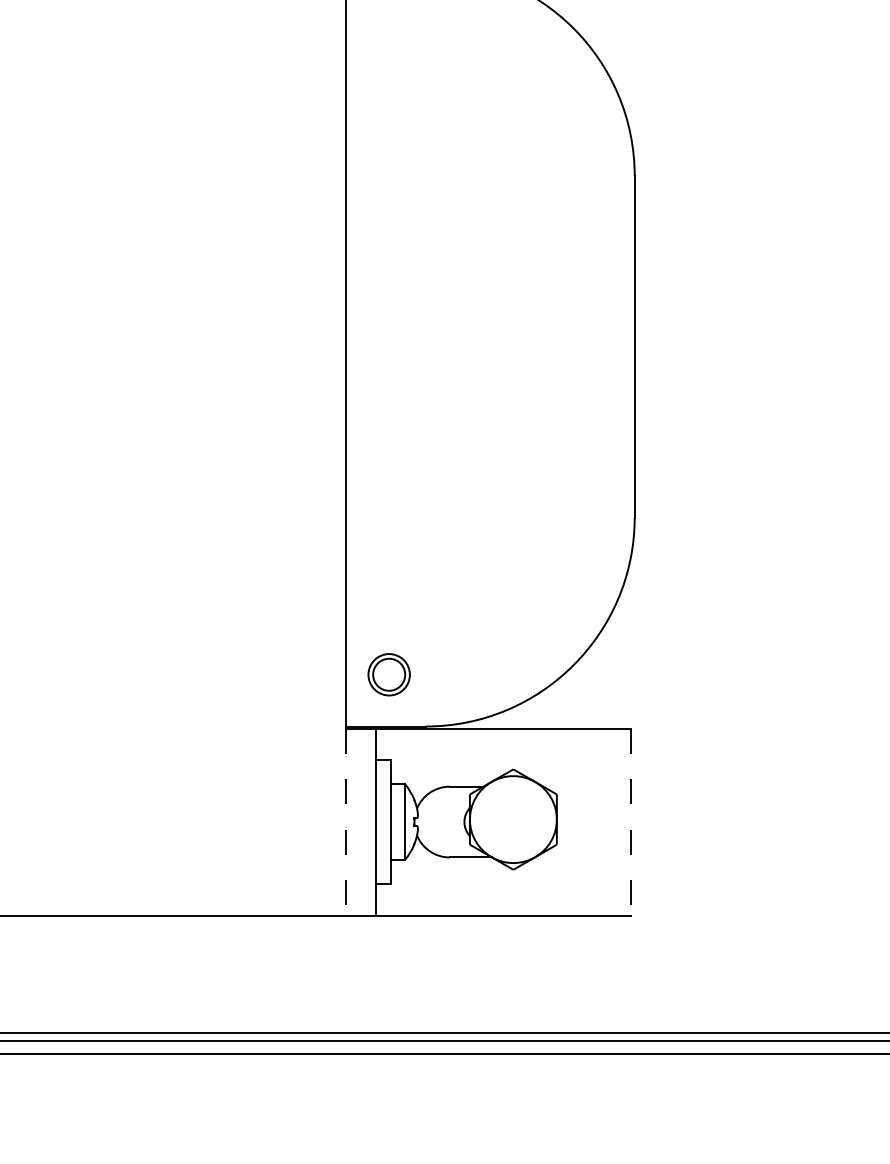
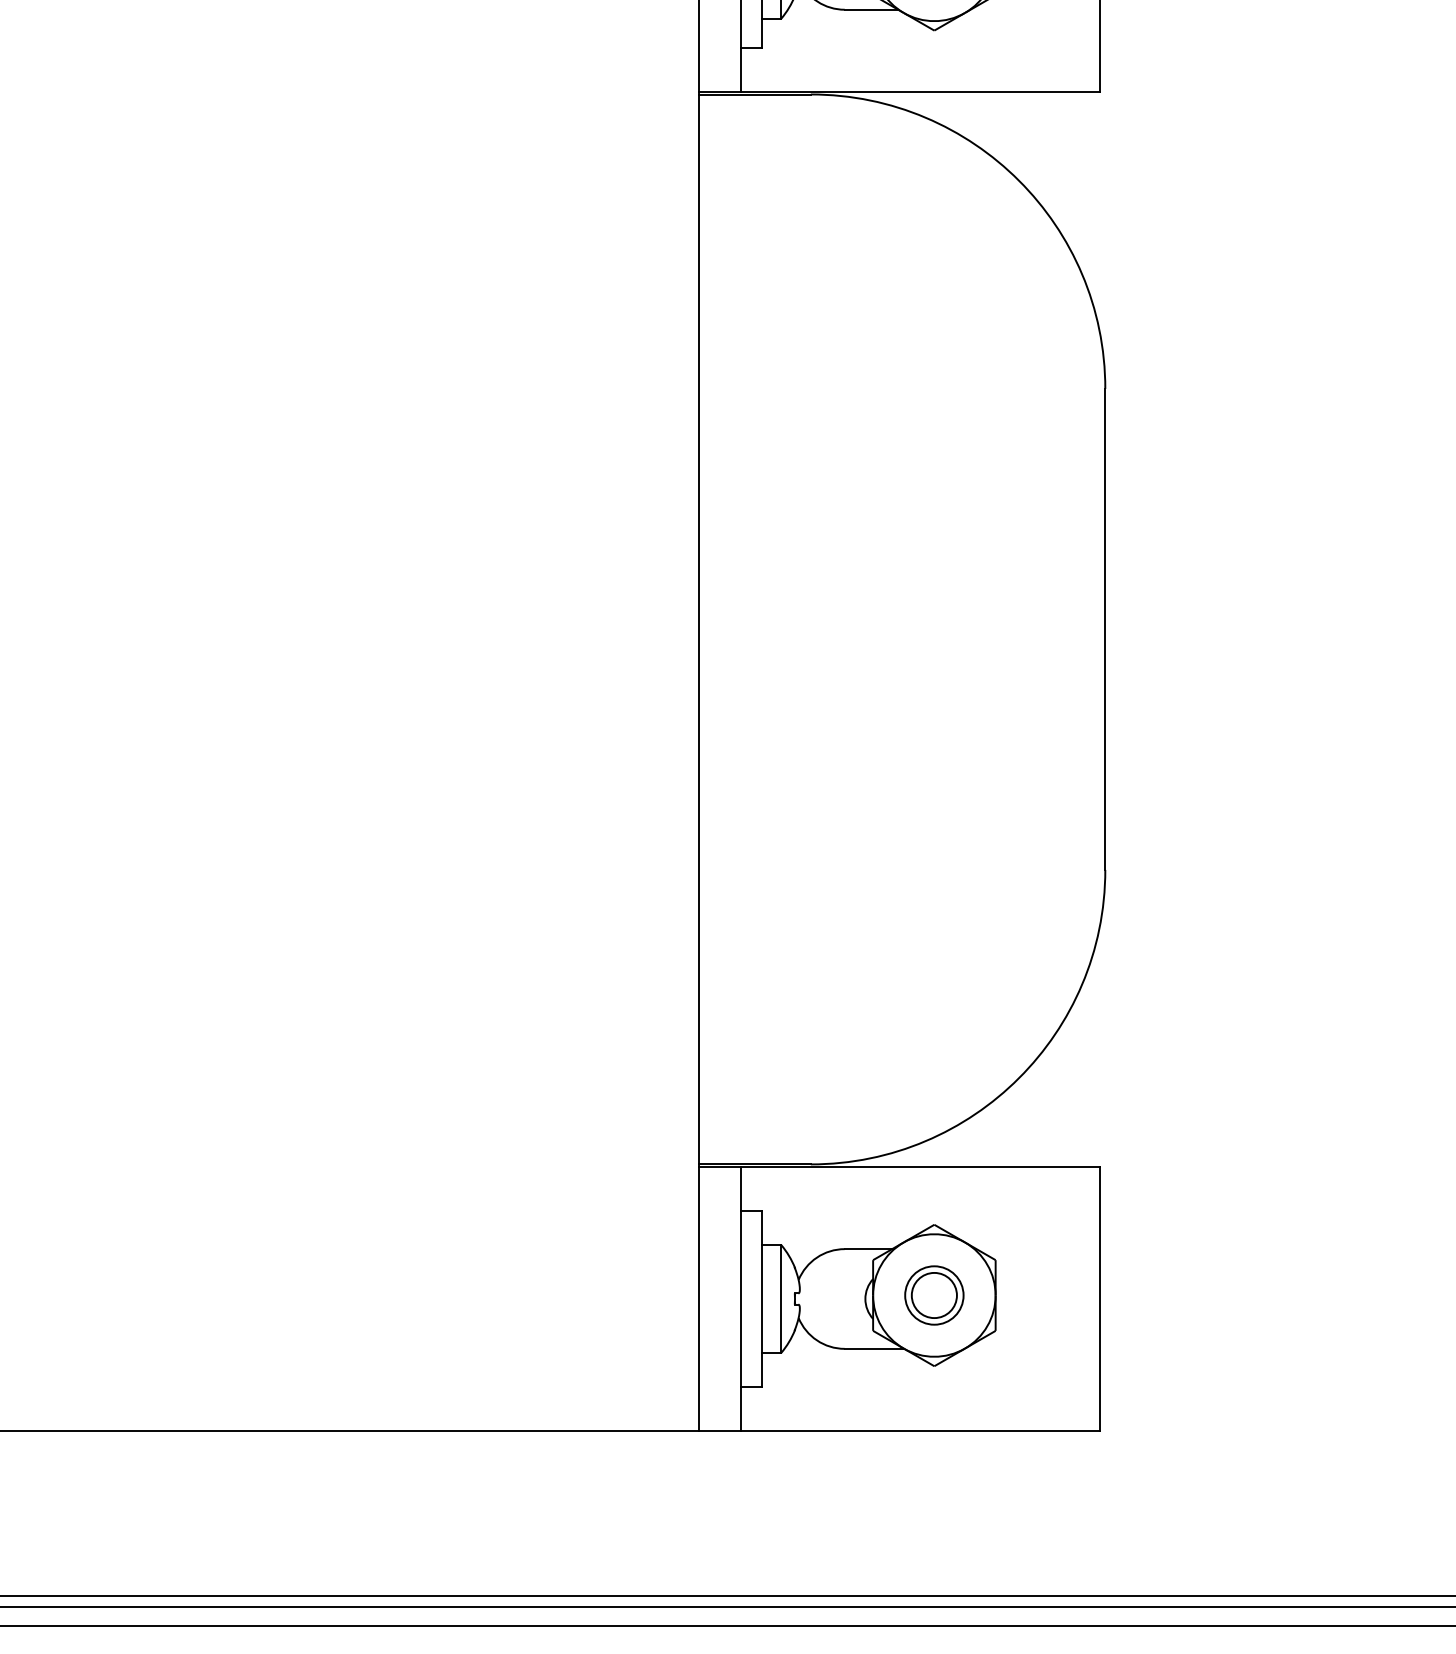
part: (389, 674) -> (934, 1295), moved
line: (345, 822) -> (698, 1299), dashed -> solid
line: (631, 822) -> (1100, 1299), dashed -> solid

